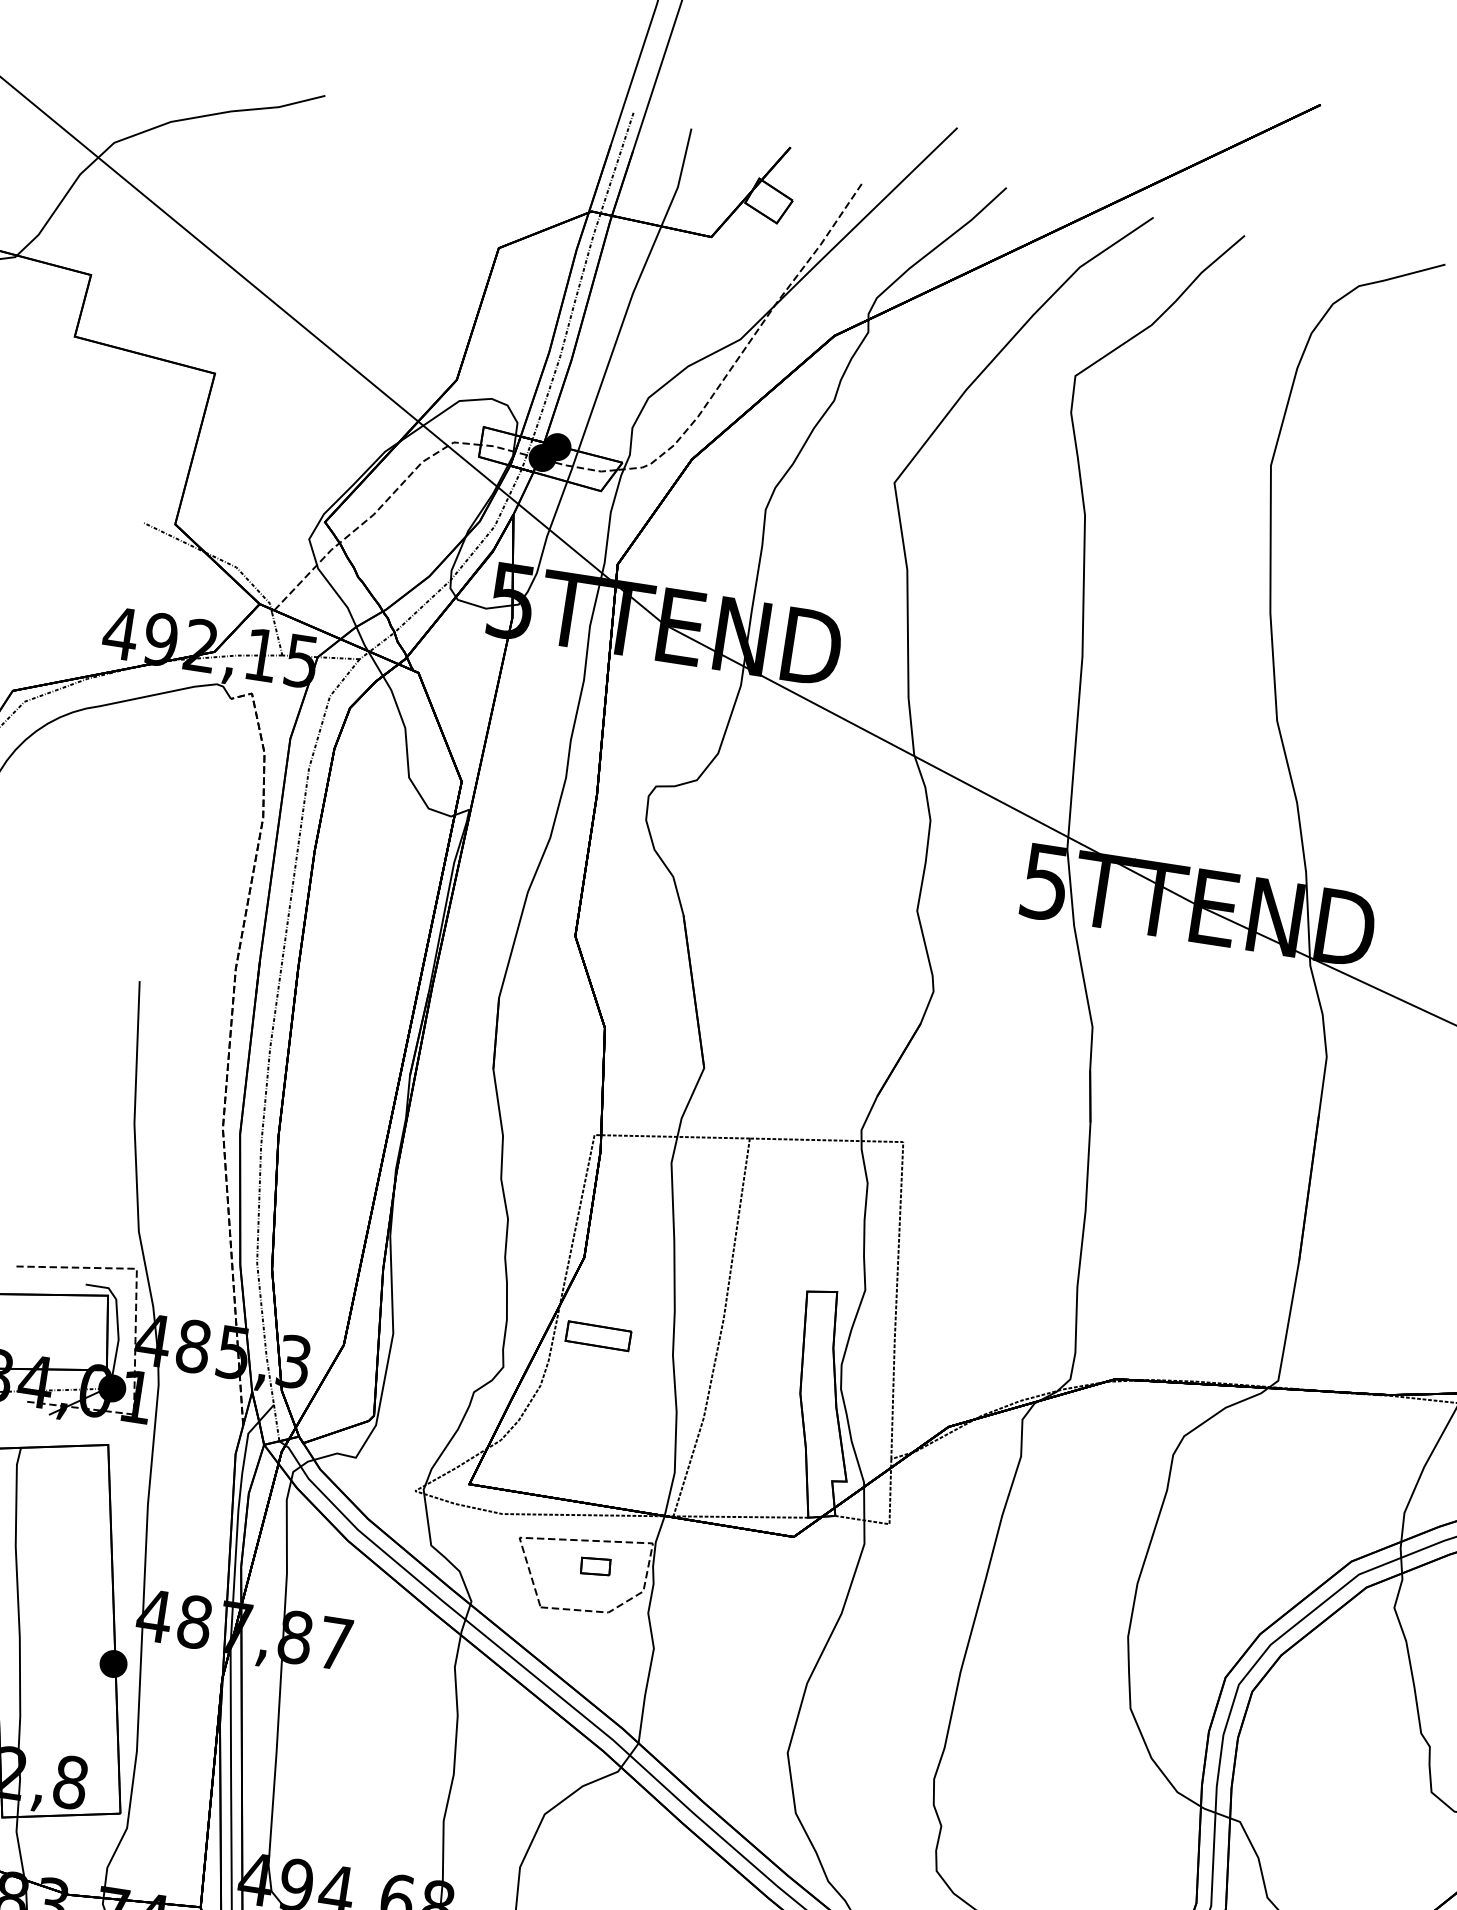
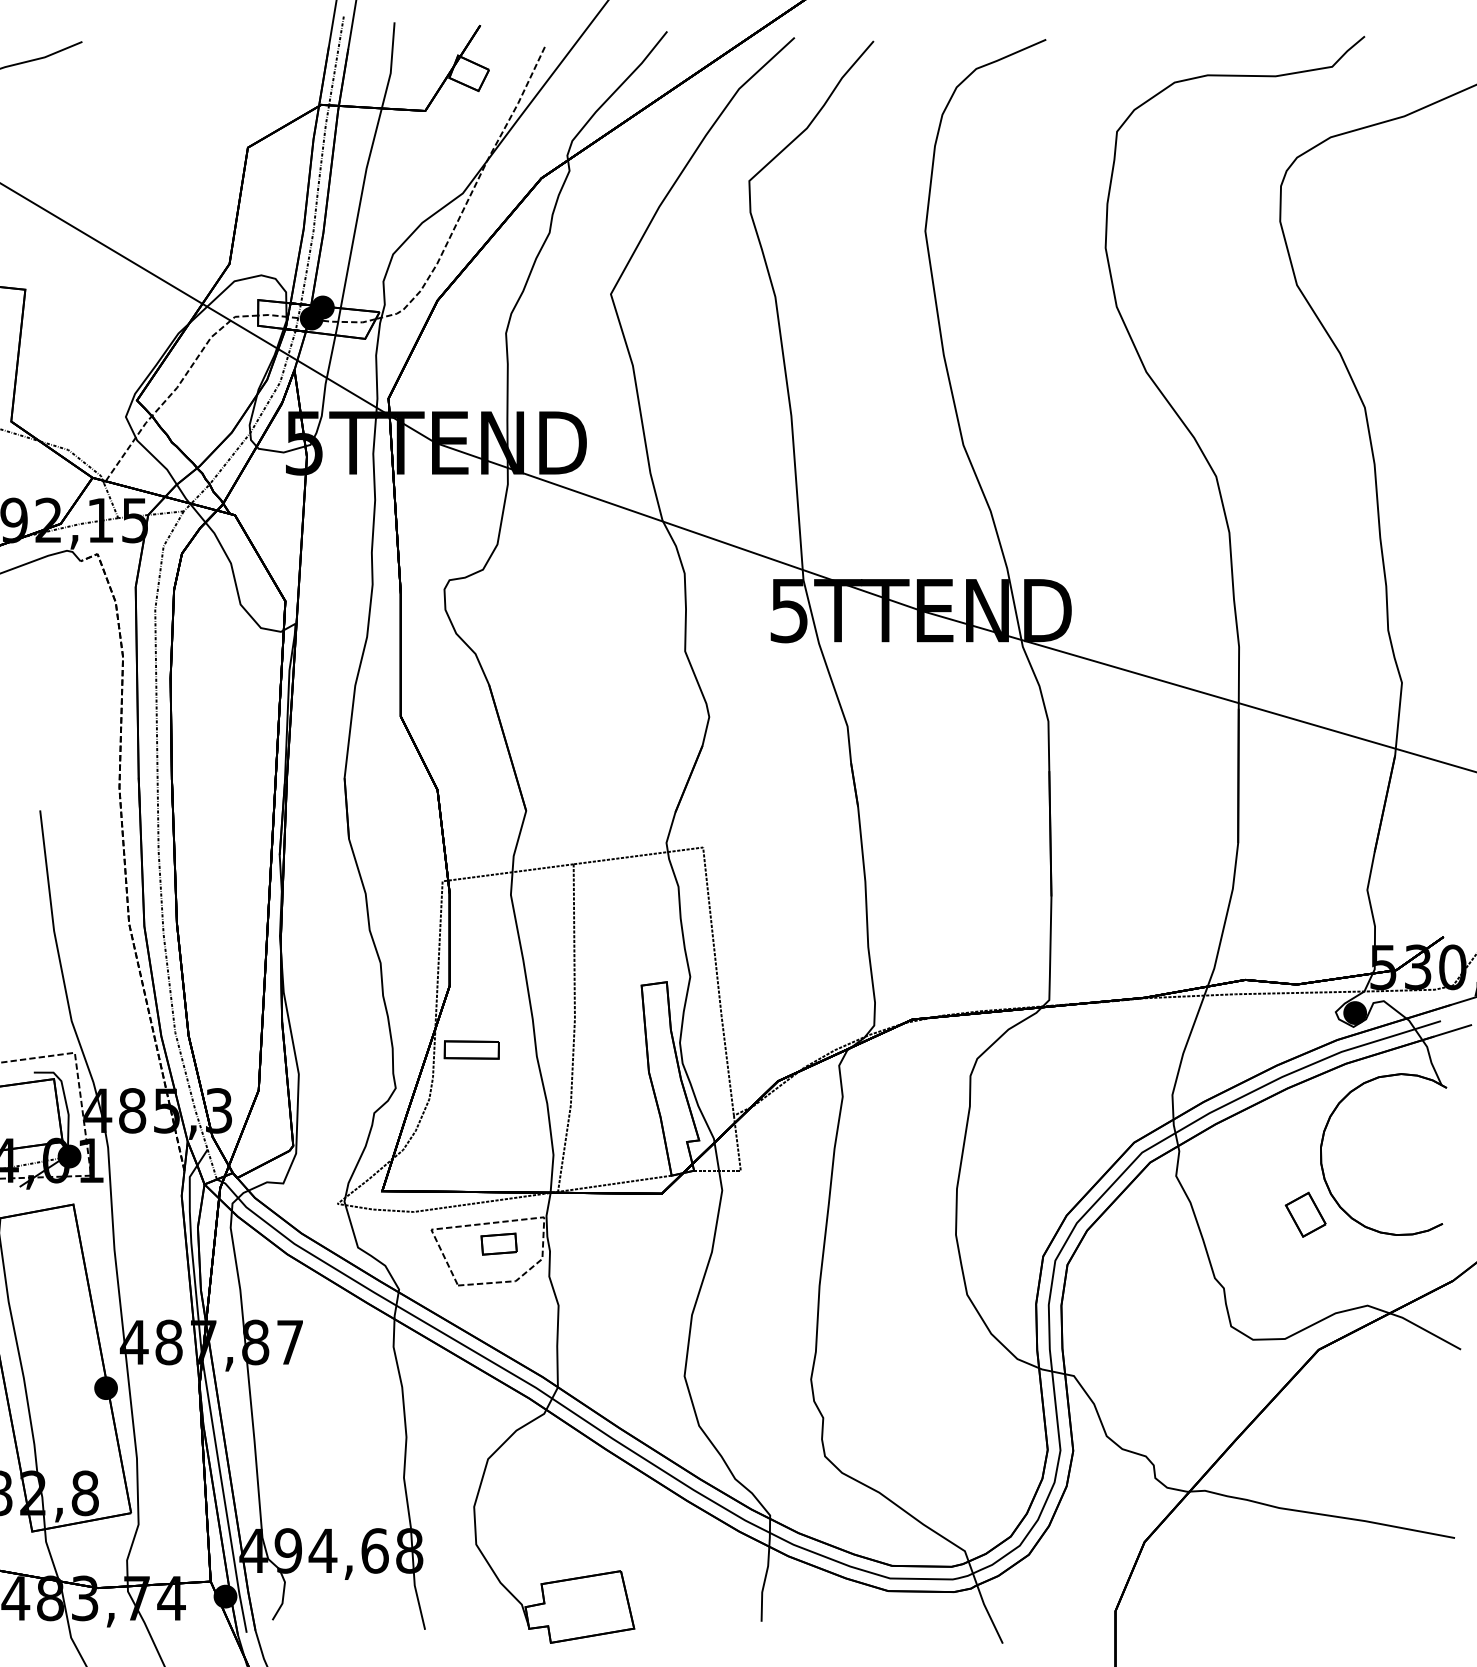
part: (595, 1565) -> (498, 1243), size x1.4

